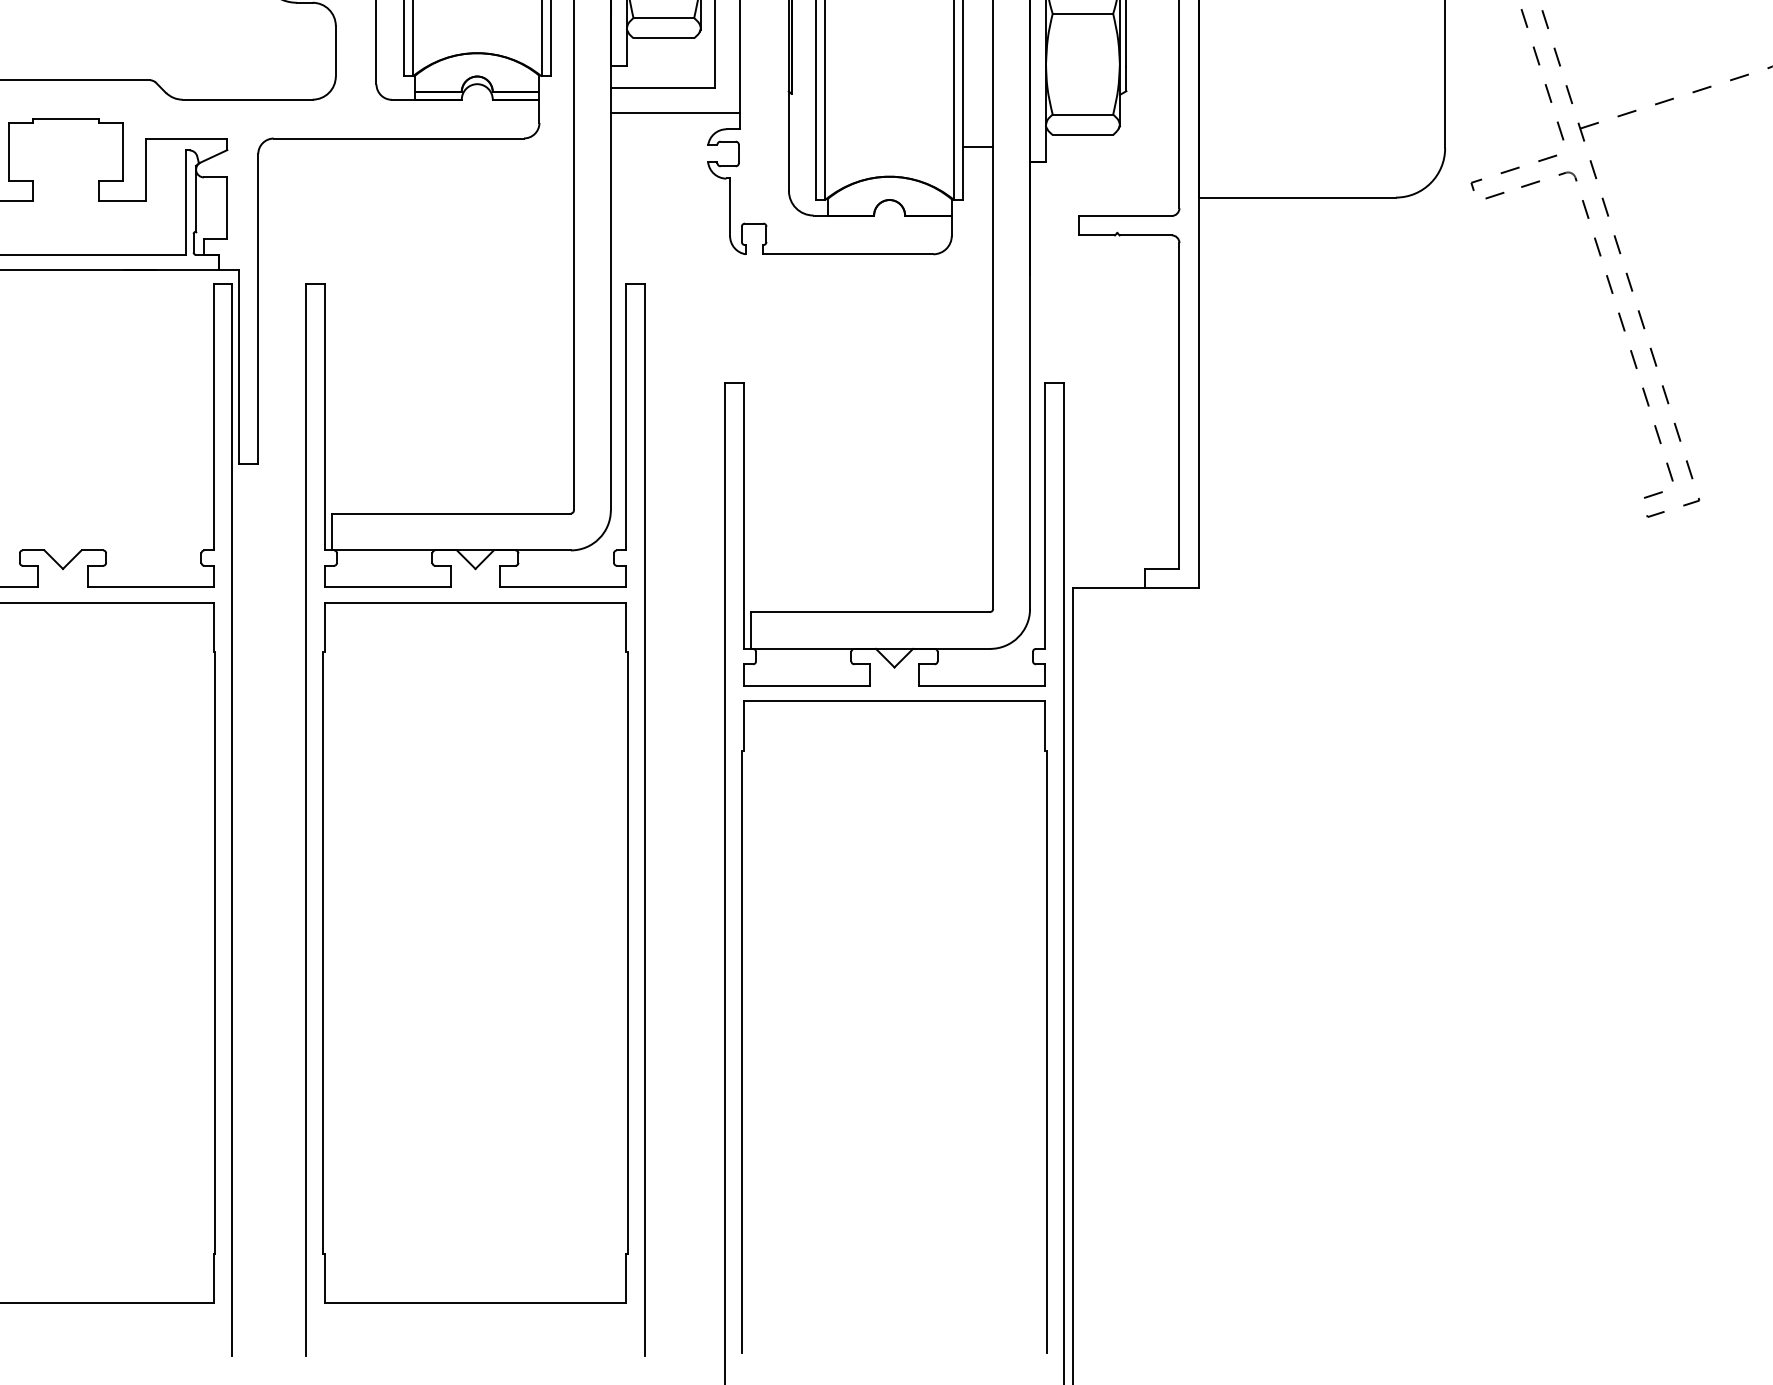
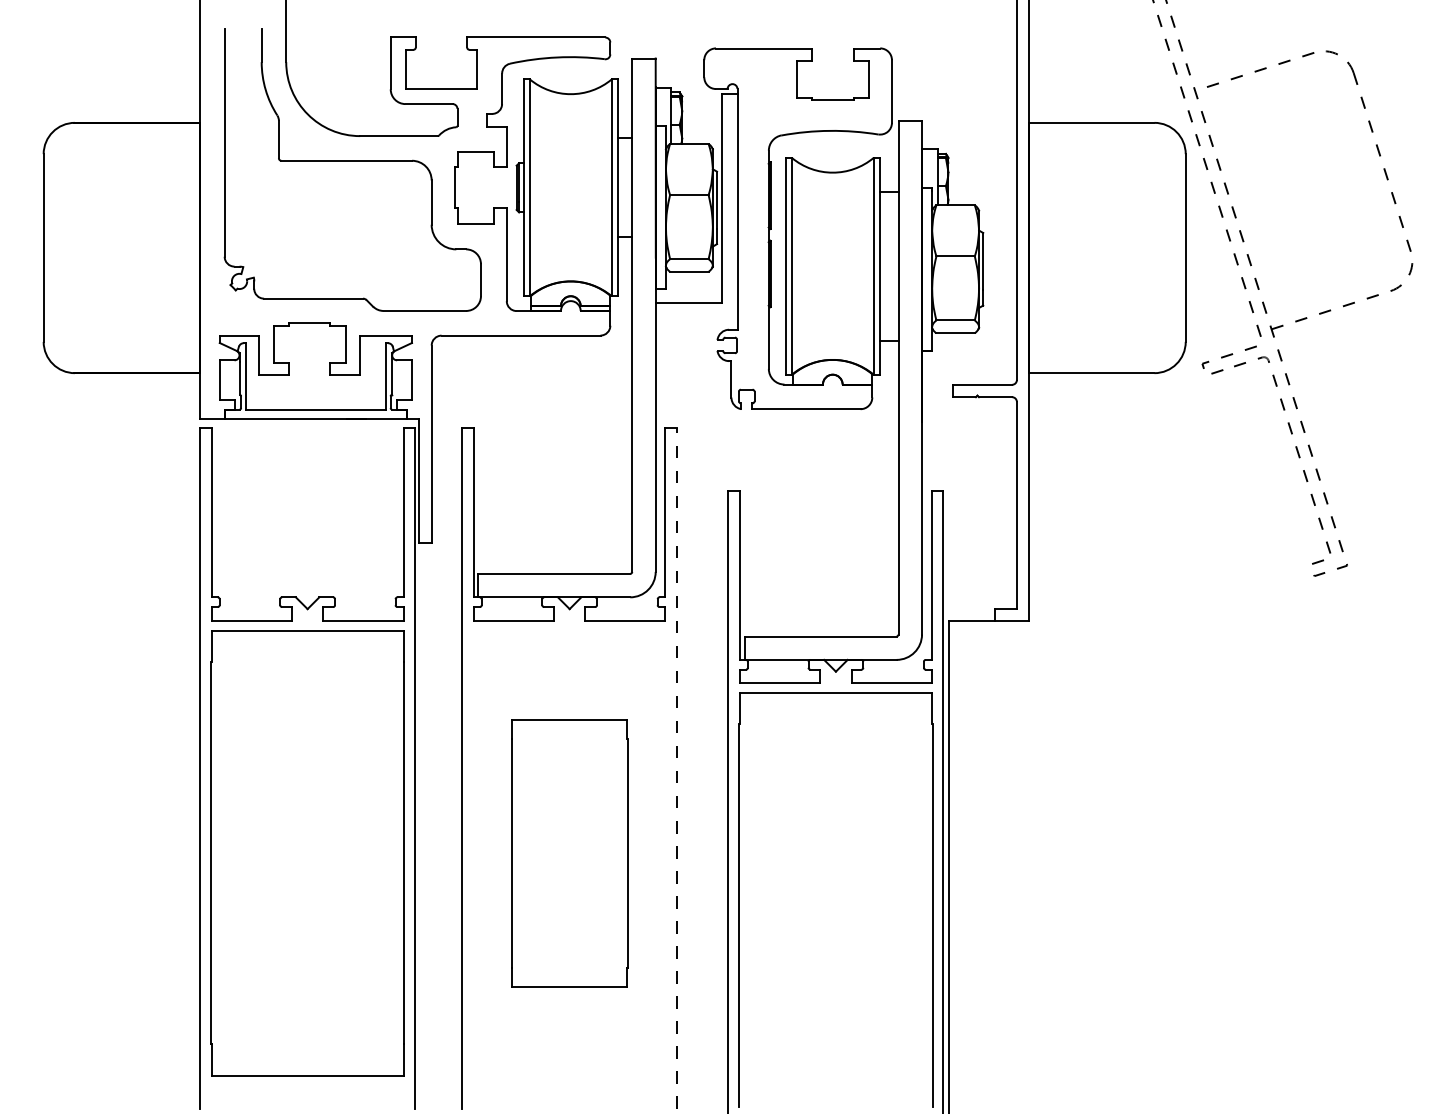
line: (675, 113) -> (696, 319), removed
line: (645, 819) -> (677, 768), solid -> dashed
part: (475, 953) -> (569, 853), size x0.6

